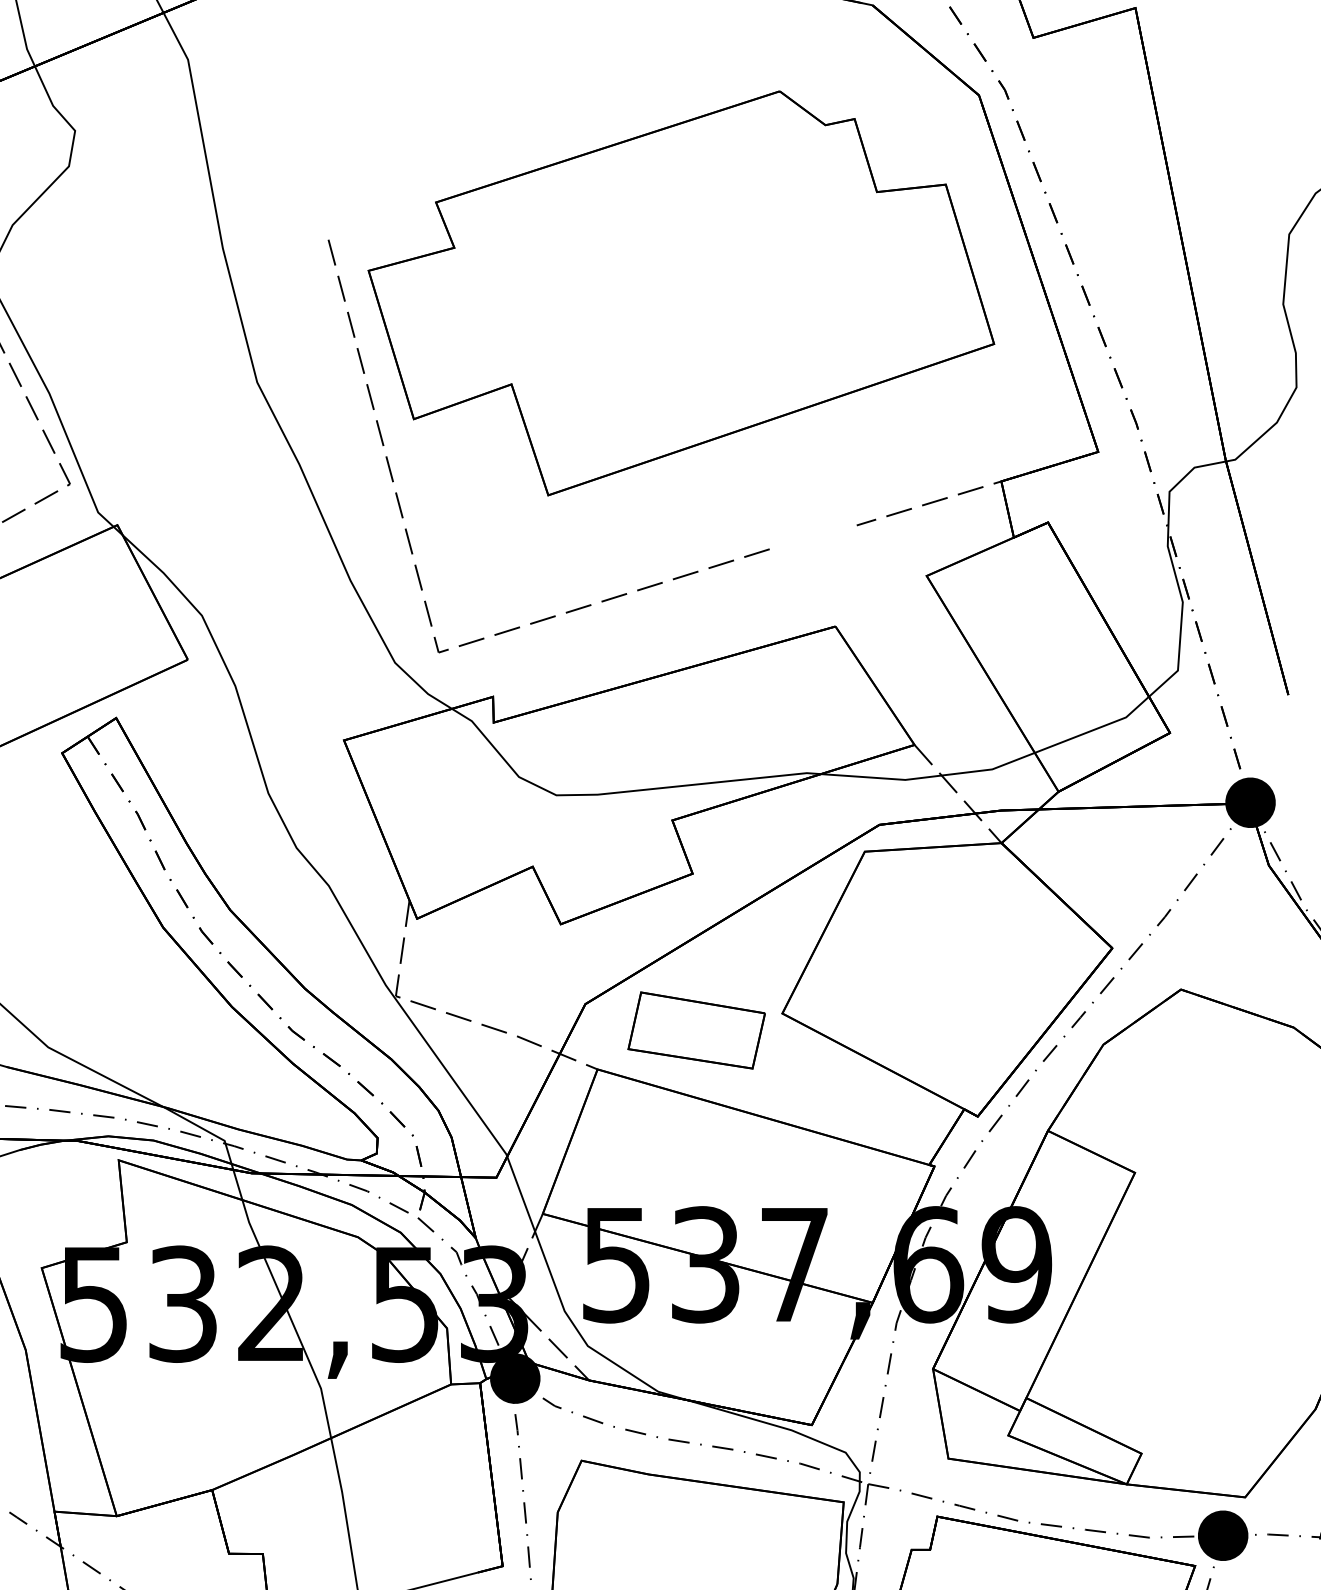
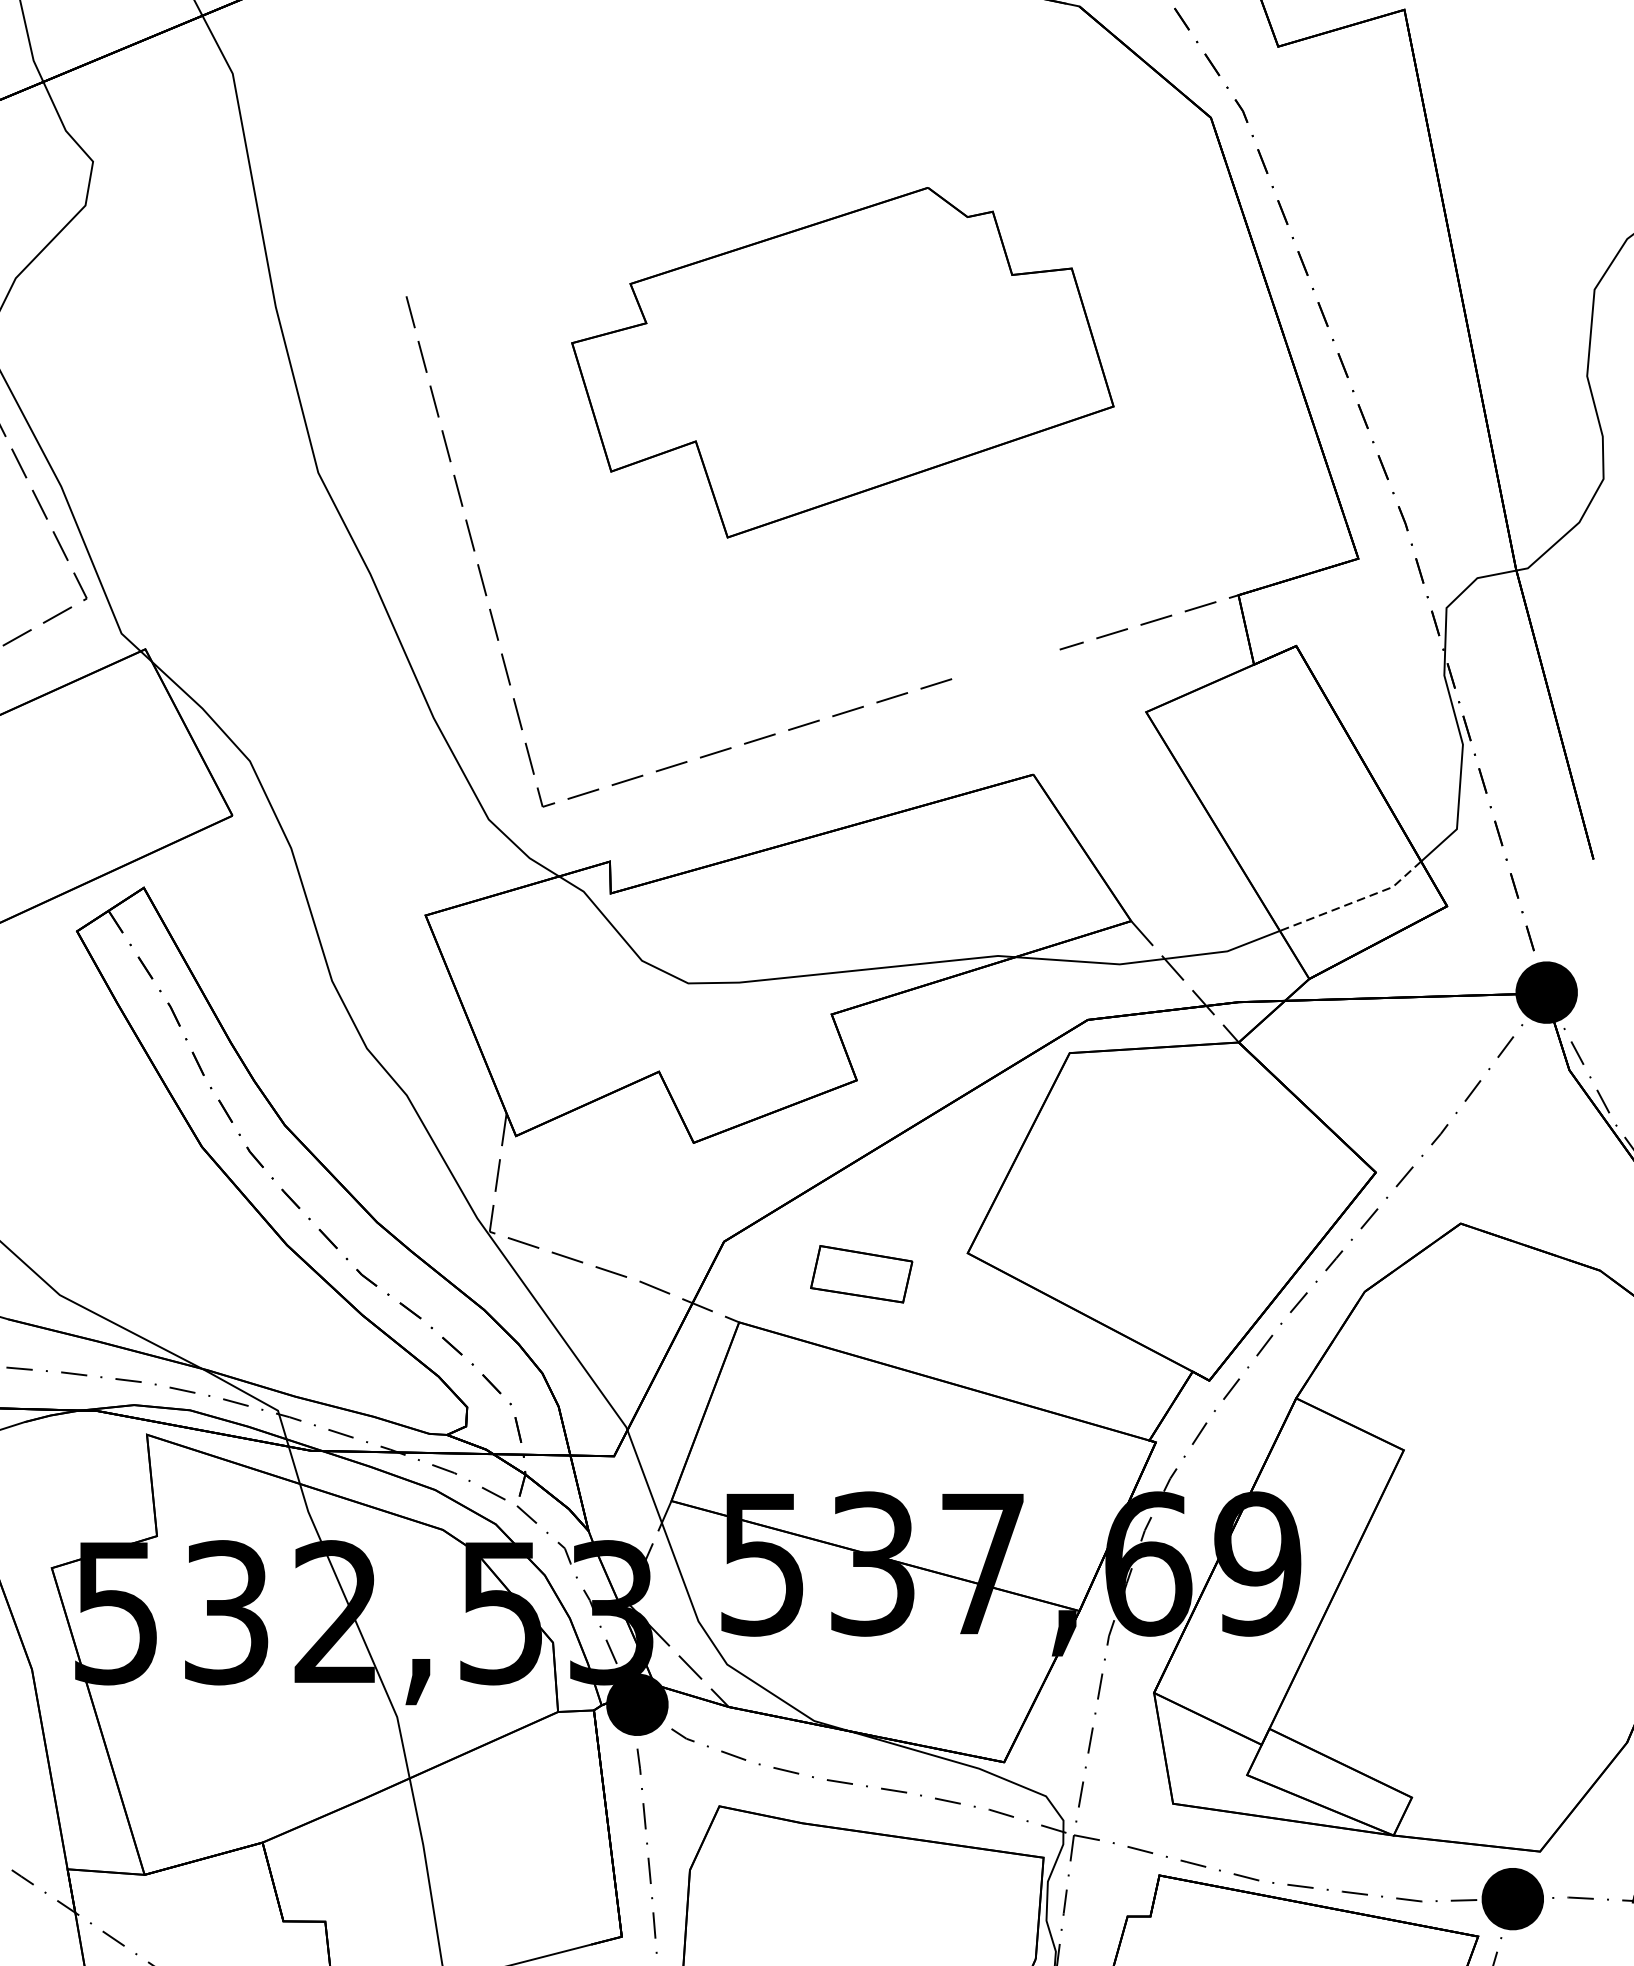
part: (681, 293) -> (842, 362), size x0.7
line: (1095, 729) -> (1354, 901), solid -> dashed
part: (696, 1030) -> (861, 1274), size x0.6

